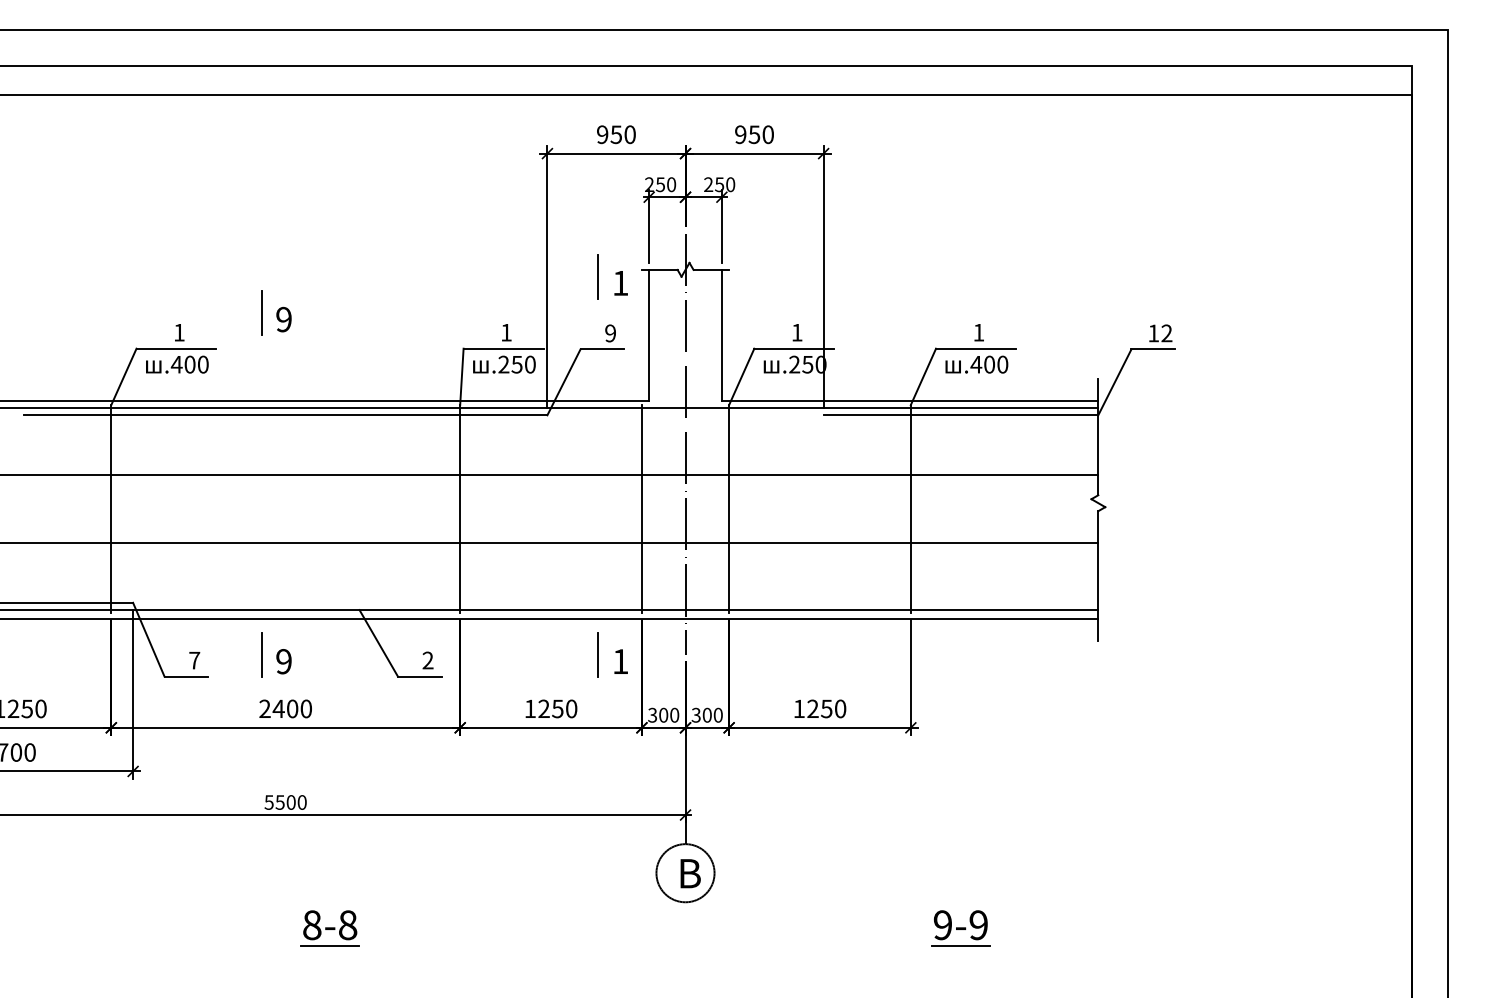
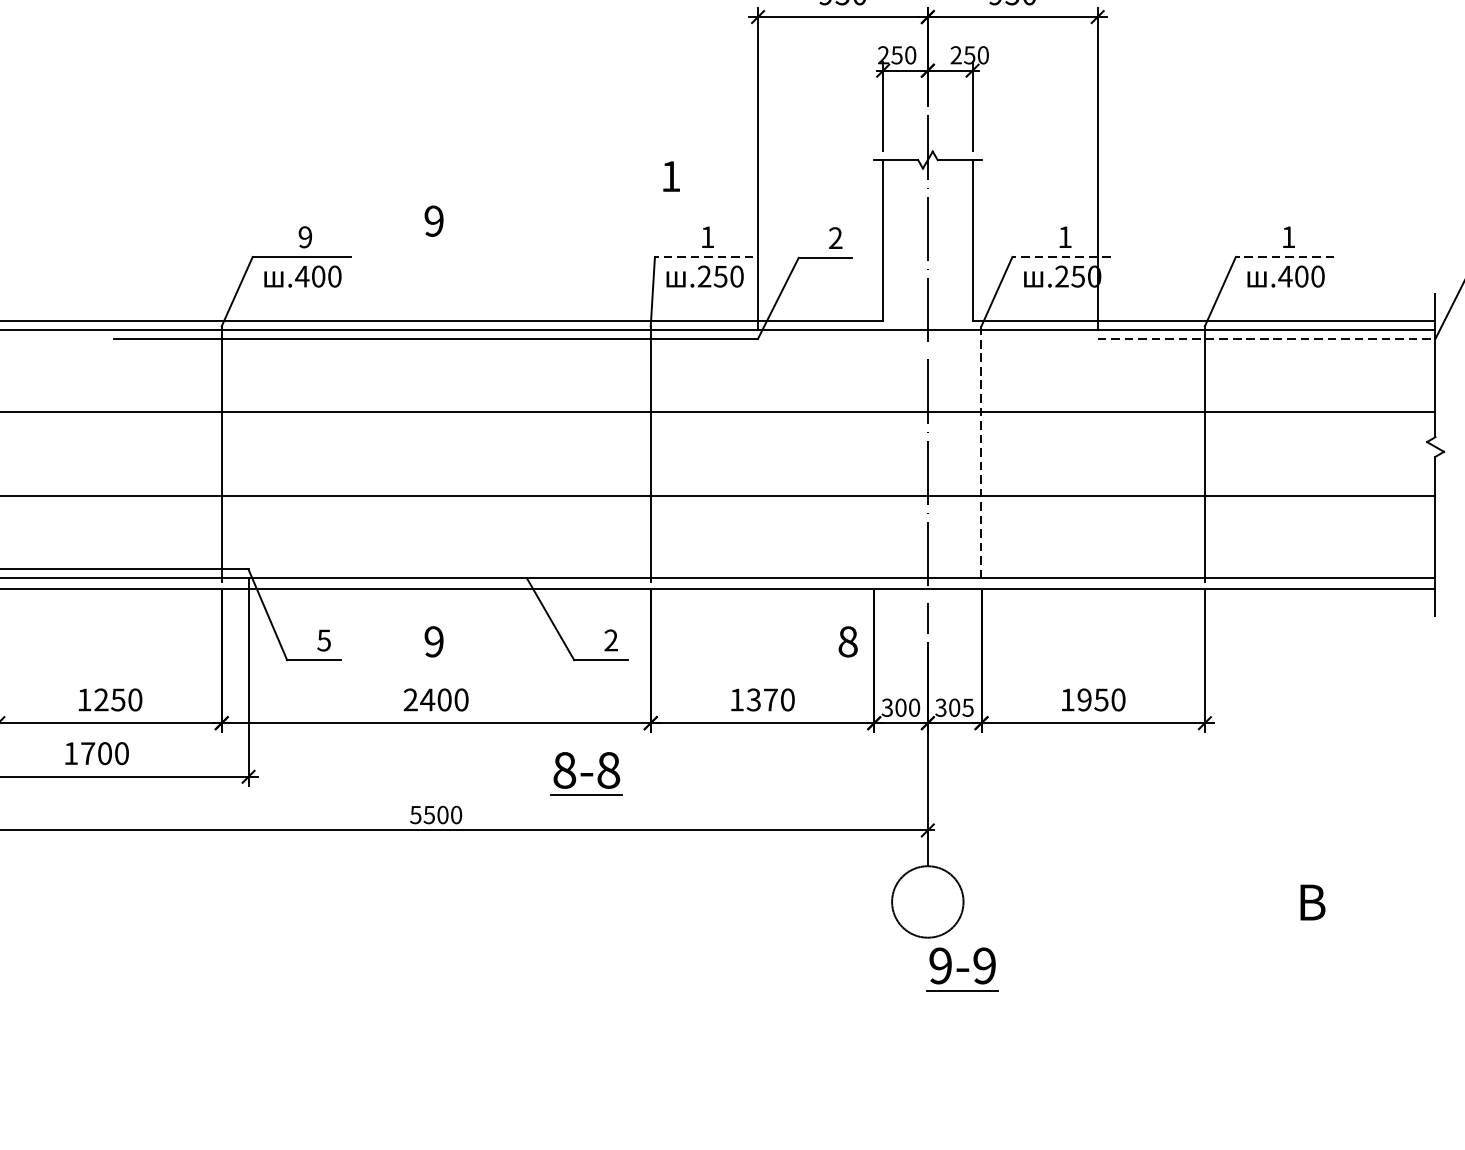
line: (597, 276) -> (819, 168), removed
text: (620, 283) -> (670, 176), moved
line: (261, 312) -> (406, 212), removed
text: (179, 332) -> (305, 237), 1 -> 9
text: (610, 333) -> (835, 238), 9 -> 2
line: (503, 348) -> (704, 256), solid -> dashed
line: (794, 348) -> (1061, 256), solid -> dashed
line: (976, 348) -> (1285, 256), solid -> dashed
line: (961, 415) -> (1267, 339), solid -> dashed
line: (641, 509) -> (873, 454), removed
line: (729, 509) -> (981, 454), solid -> dashed
line: (261, 654) -> (406, 633), removed
line: (598, 654) -> (820, 633), removed
text: (194, 660) -> (324, 640), 7 -> 5
text: (620, 661) -> (847, 641), 1 -> 8
text: (550, 708) -> (761, 699), 1250 -> 1370
text: (812, 709) -> (1083, 700), 1250 -> 1950
text: (717, 714) -> (967, 706), 300 -> 305
text: (690, 873) -> (1312, 902), moved
part: (329, 928) -> (585, 774), moved
part: (960, 928) -> (962, 969), moved

